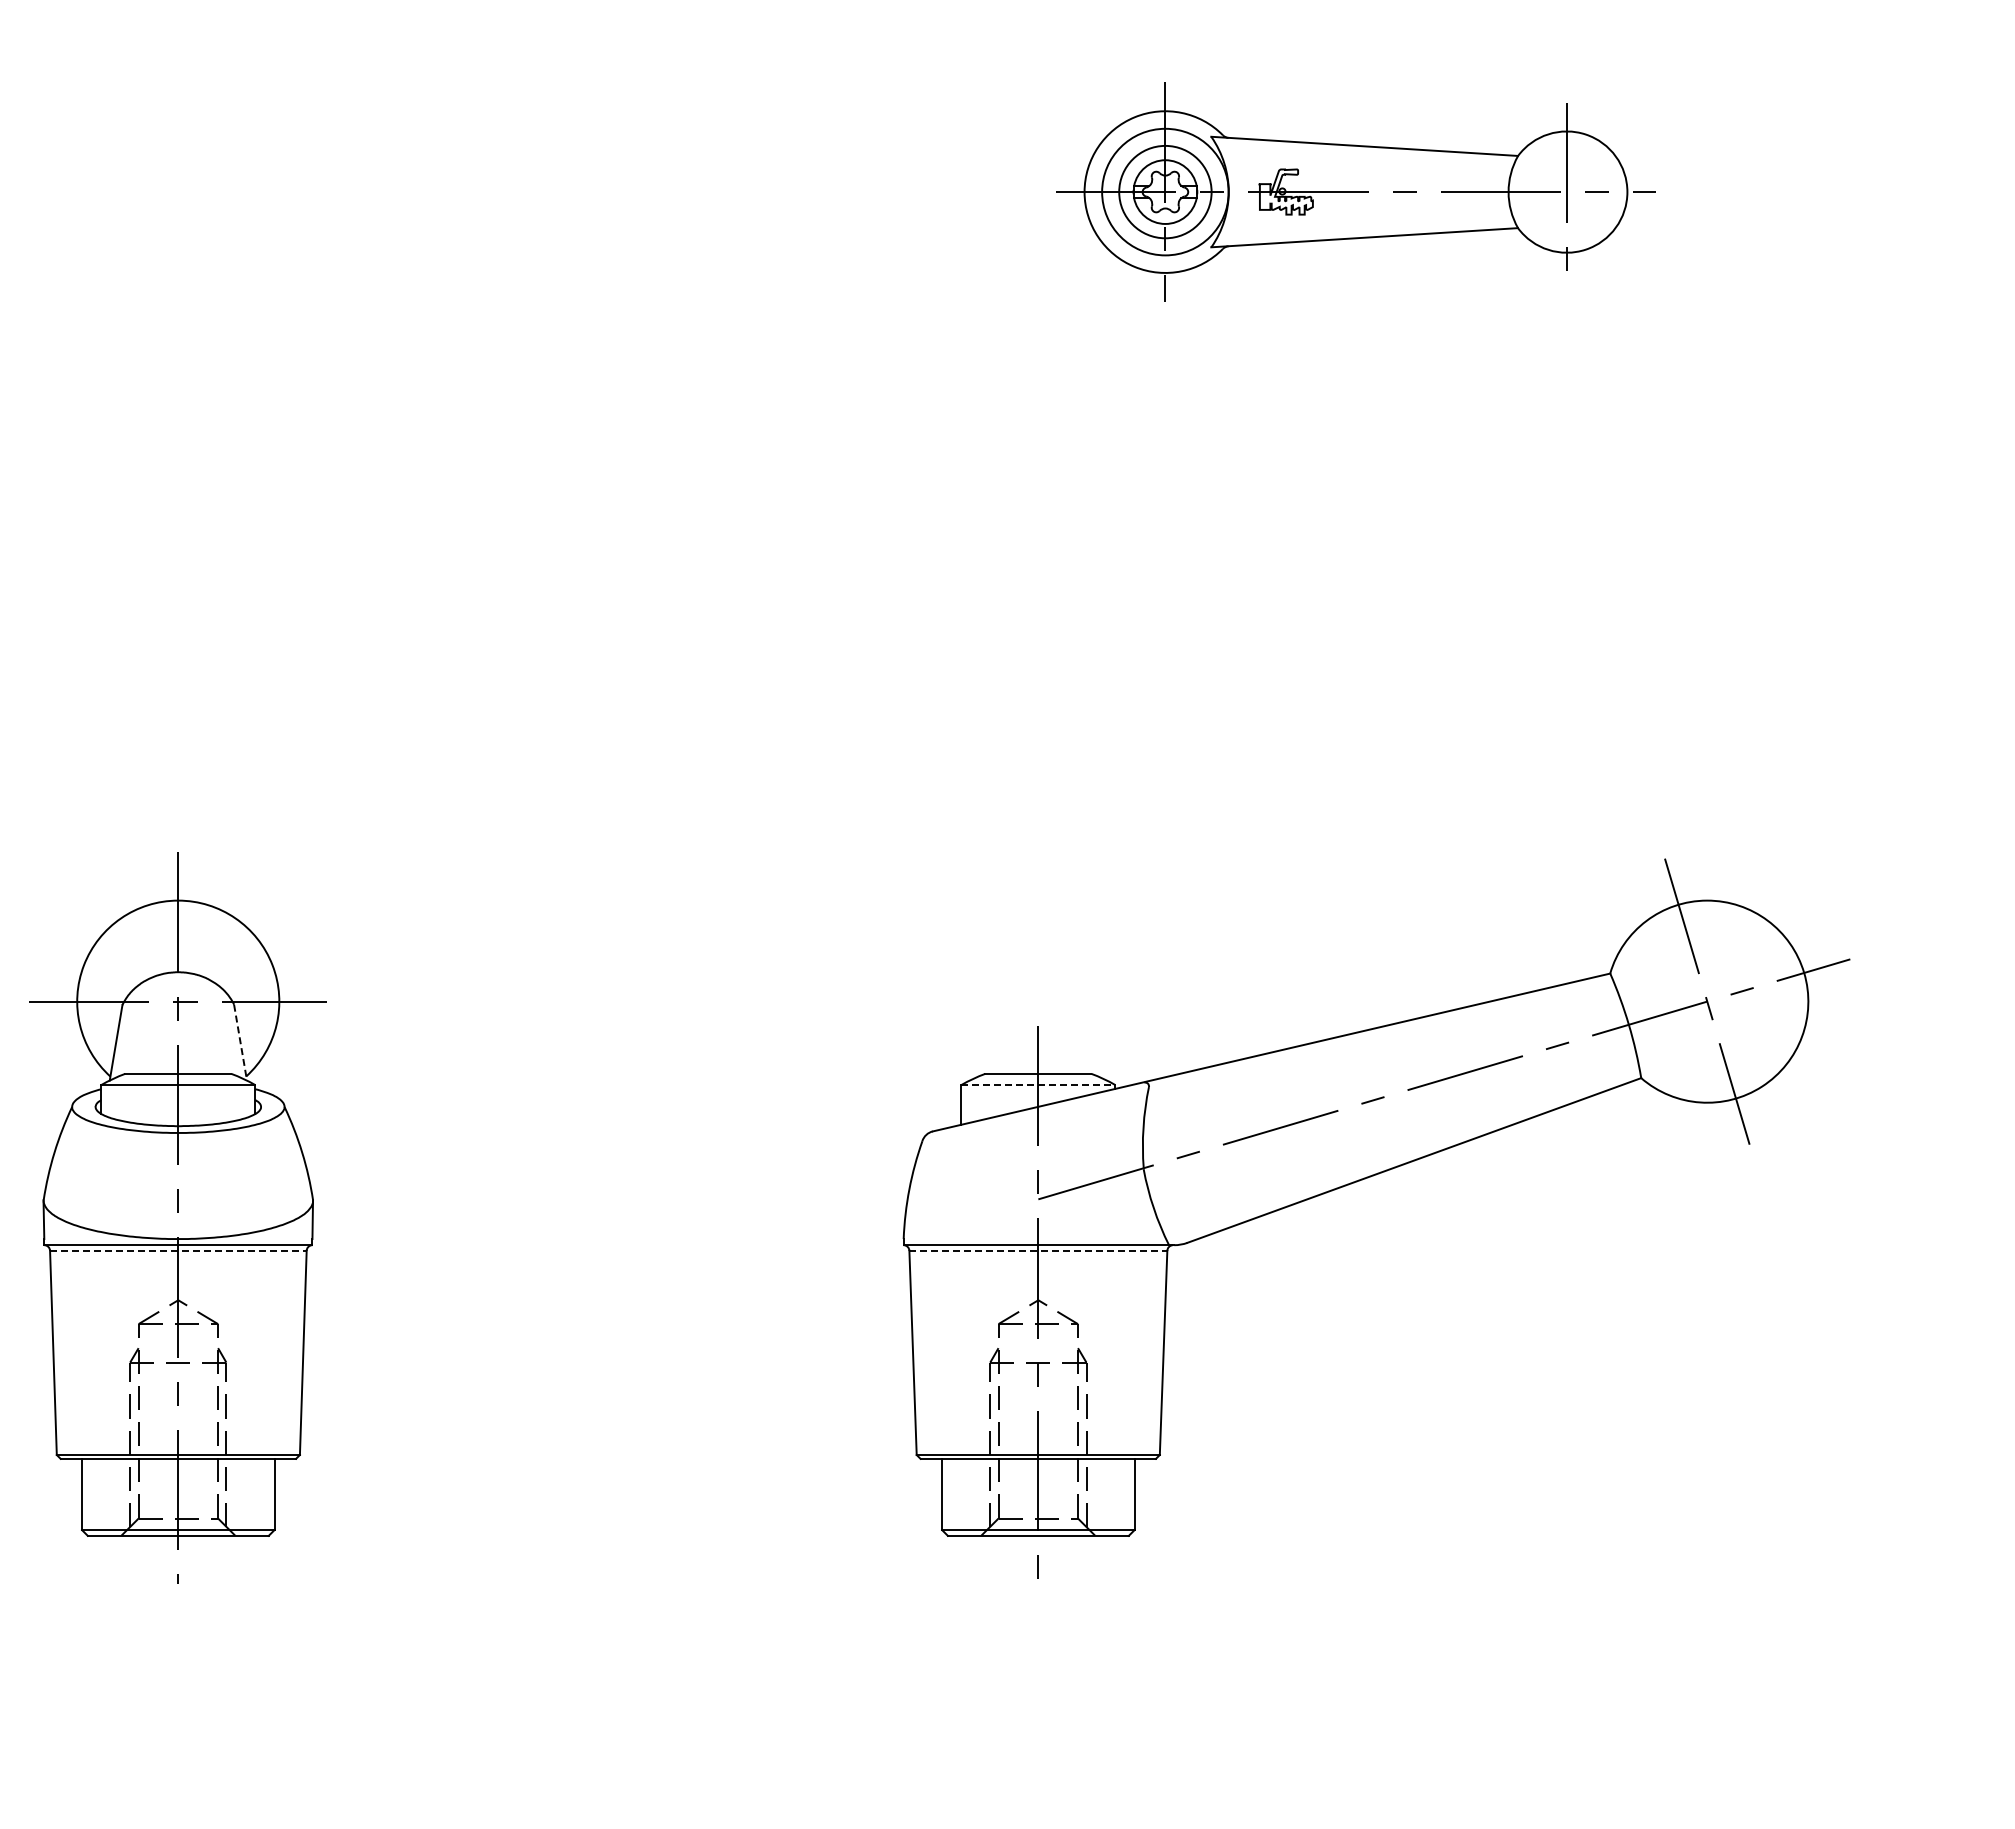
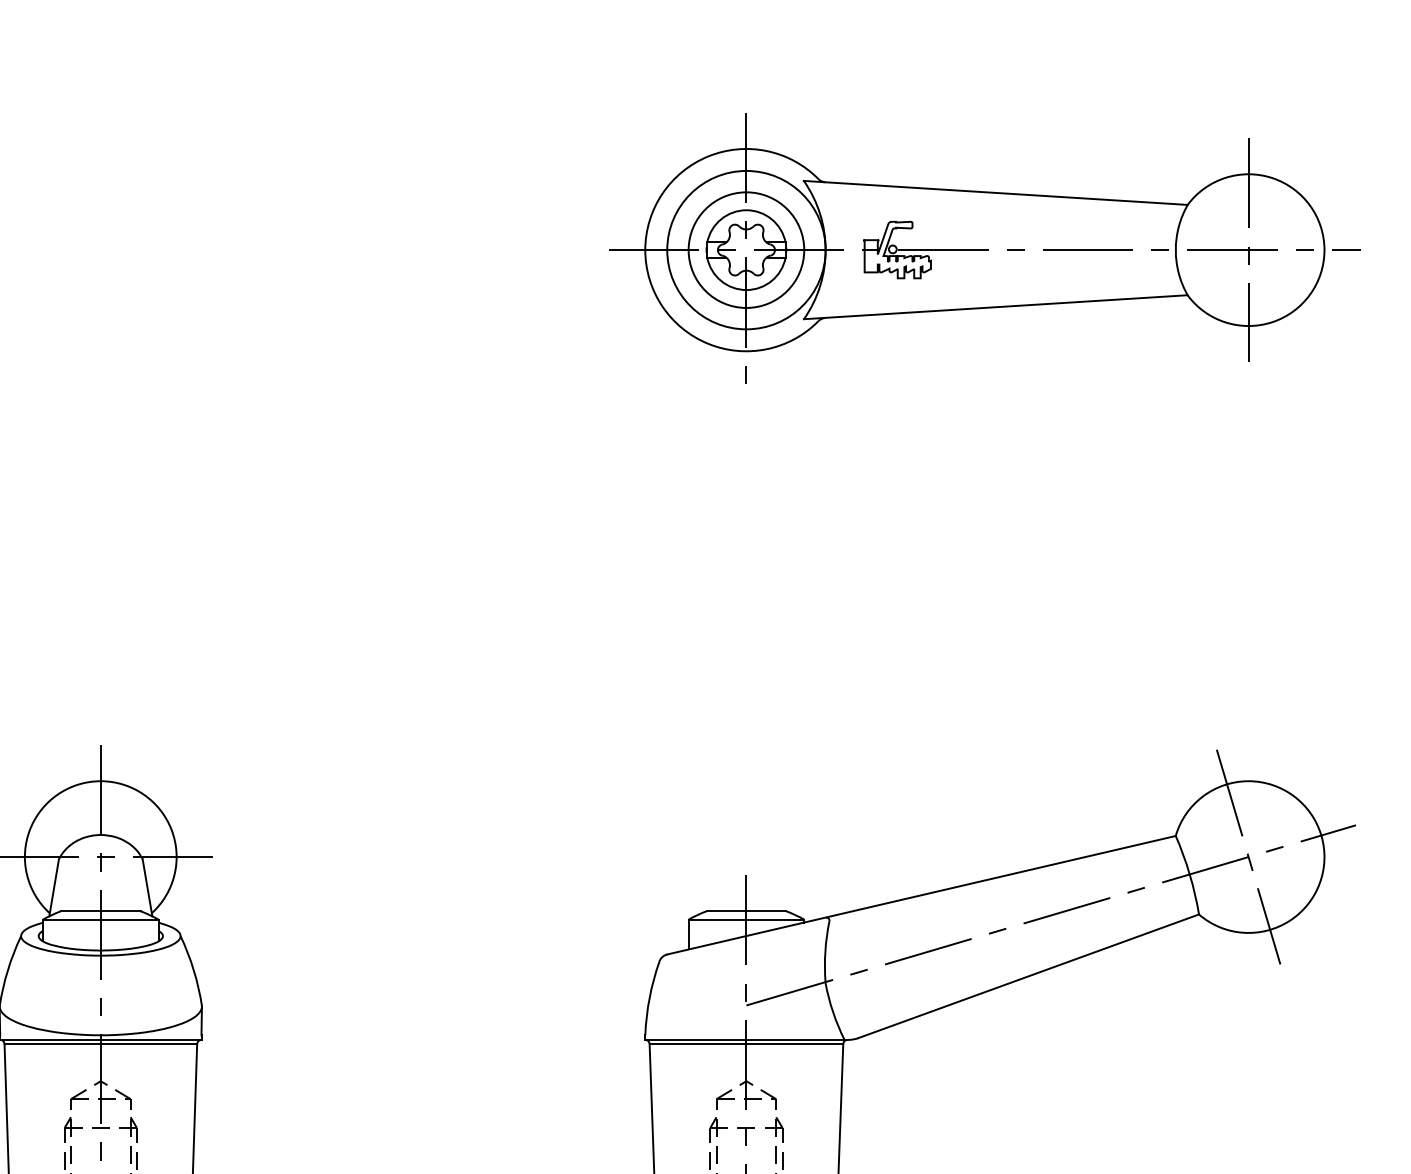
part: (1355, 190) -> (984, 248), size x1.67
line: (240, 1043) -> (147, 888), dashed -> solid
line: (1038, 1085) -> (746, 920), dashed -> solid
line: (178, 1250) -> (100, 1043), dashed -> solid
line: (1038, 1250) -> (746, 1043), dashed -> solid

